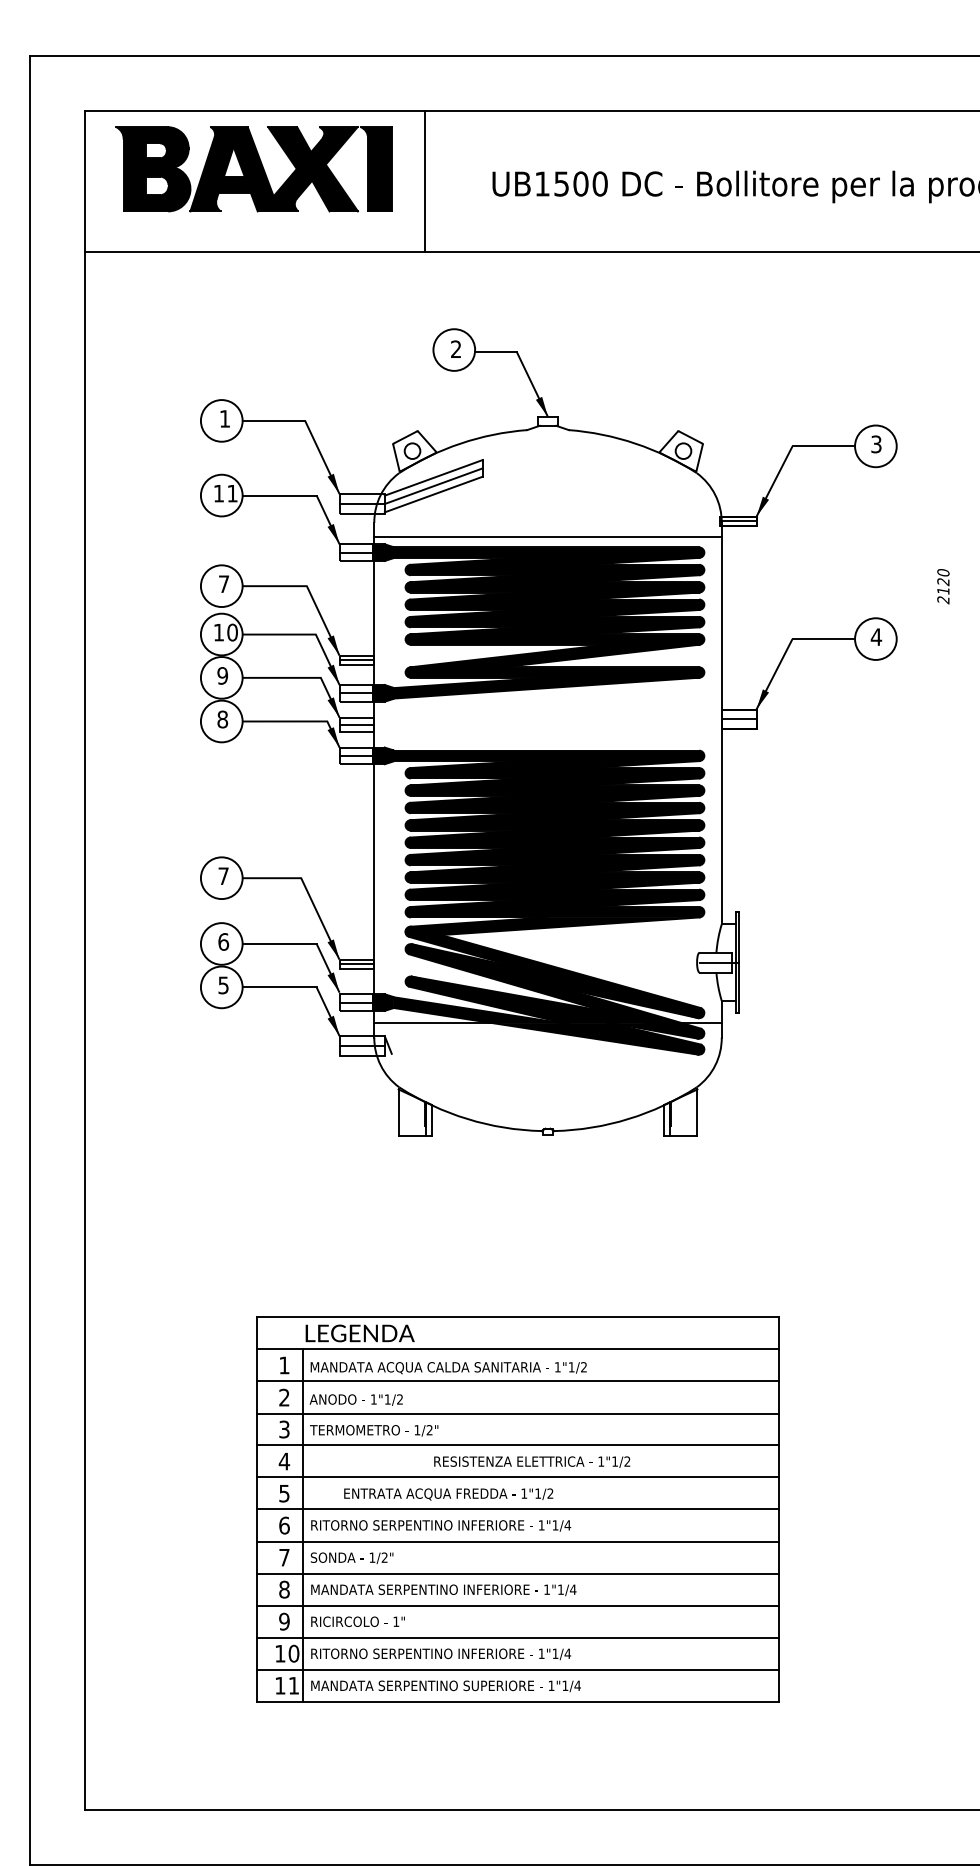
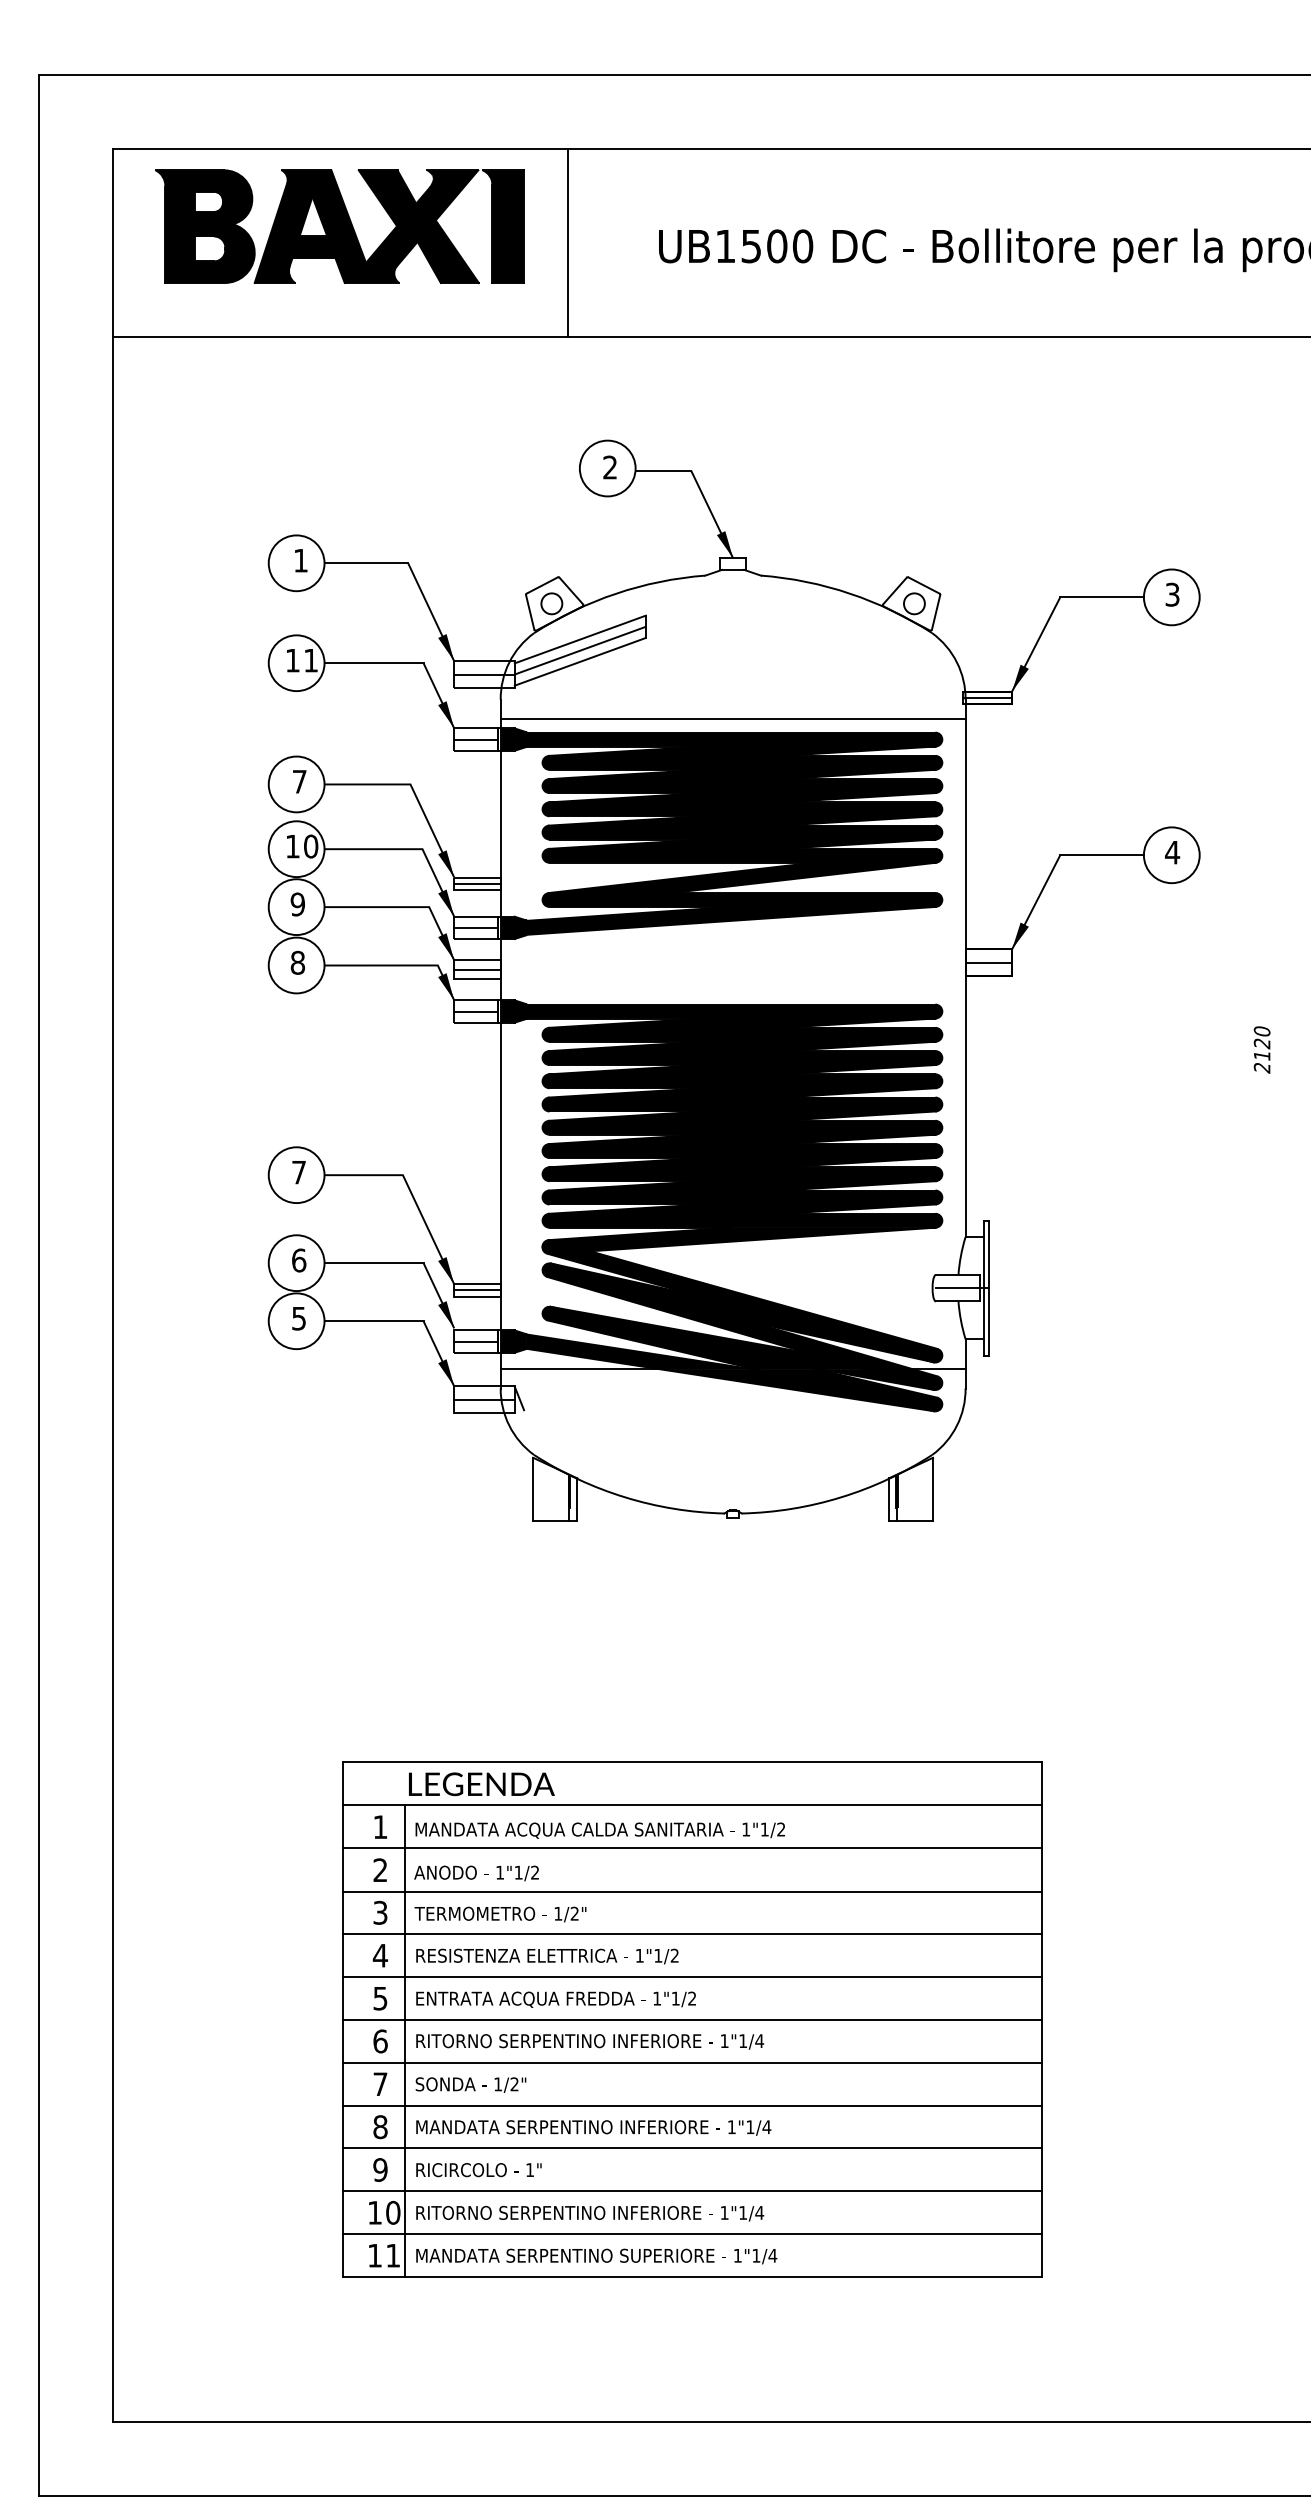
text: (943, 586) -> (1262, 1049), moved
text: (532, 1461) -> (547, 1955), moved
text: (448, 1494) -> (555, 1999), moved

